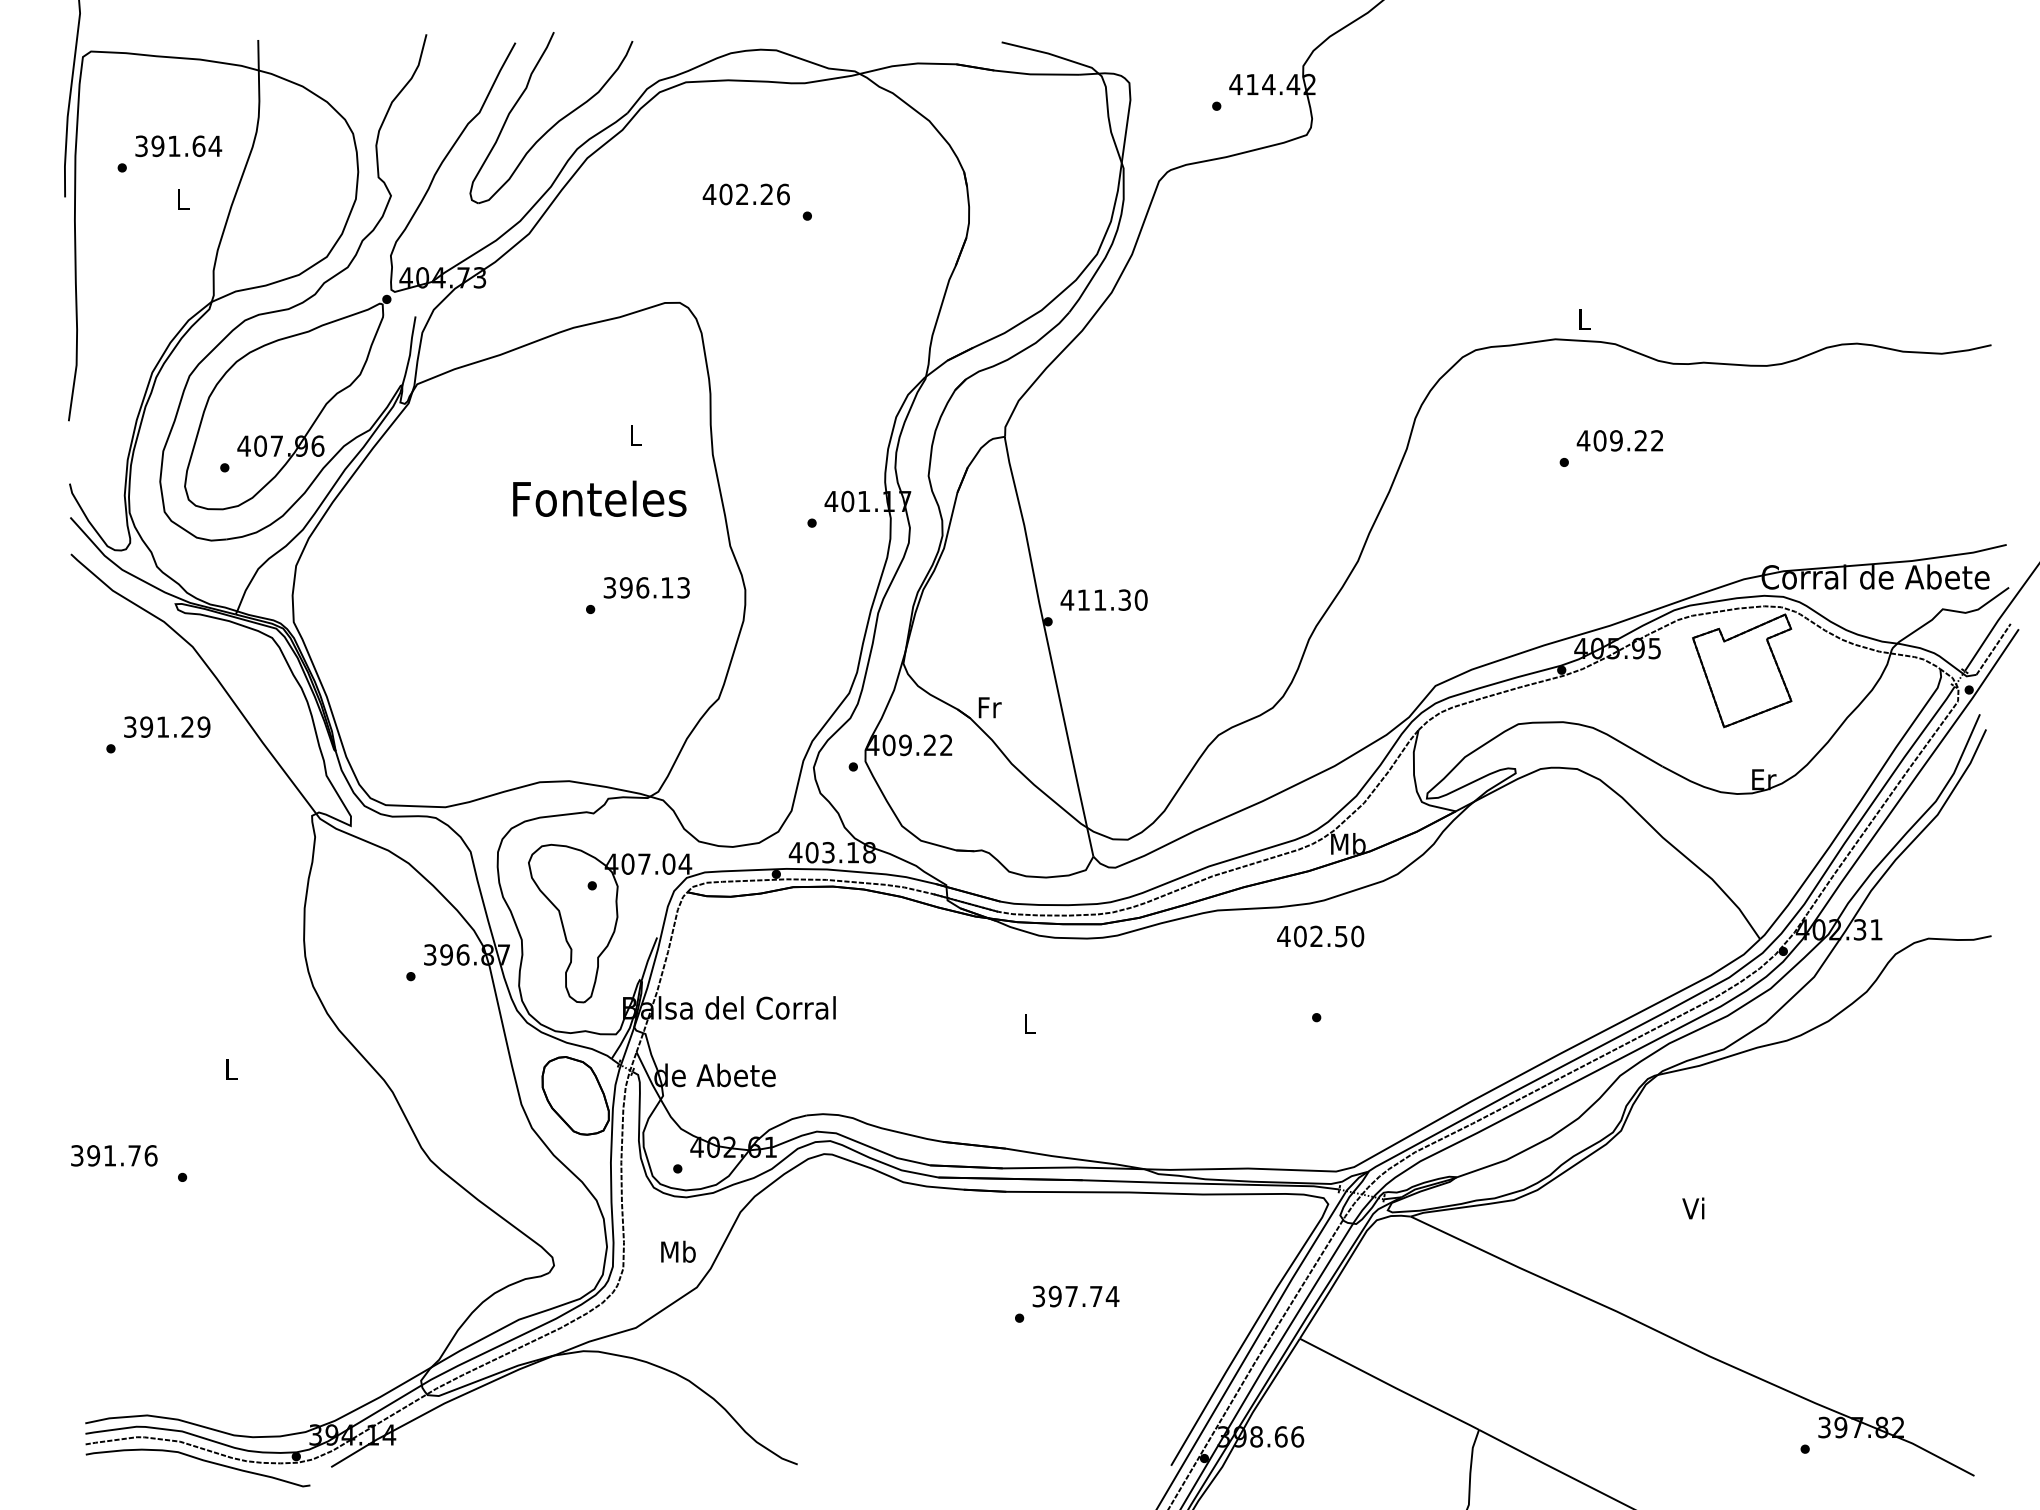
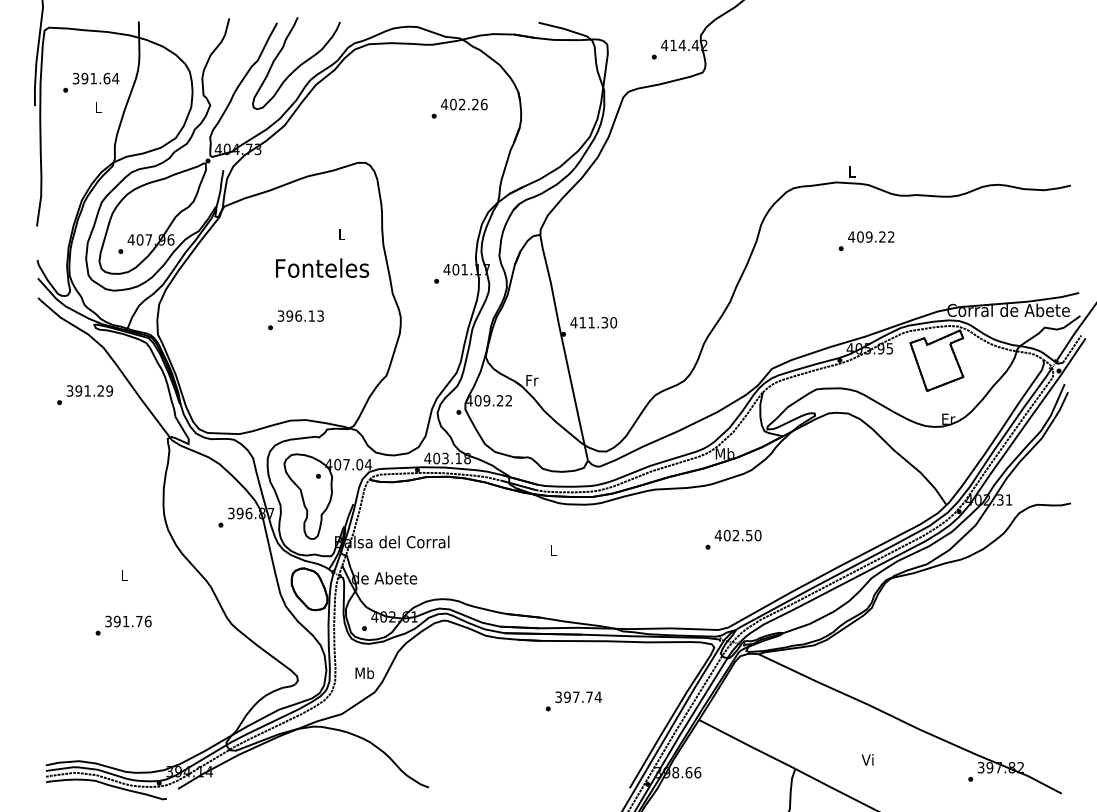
text: (746, 194) -> (464, 104), moved
text: (636, 596) -> (295, 320), moved
text: (1319, 936) -> (737, 535), moved
text: (114, 1155) -> (128, 621), moved
text: (1693, 1207) -> (867, 759), moved

